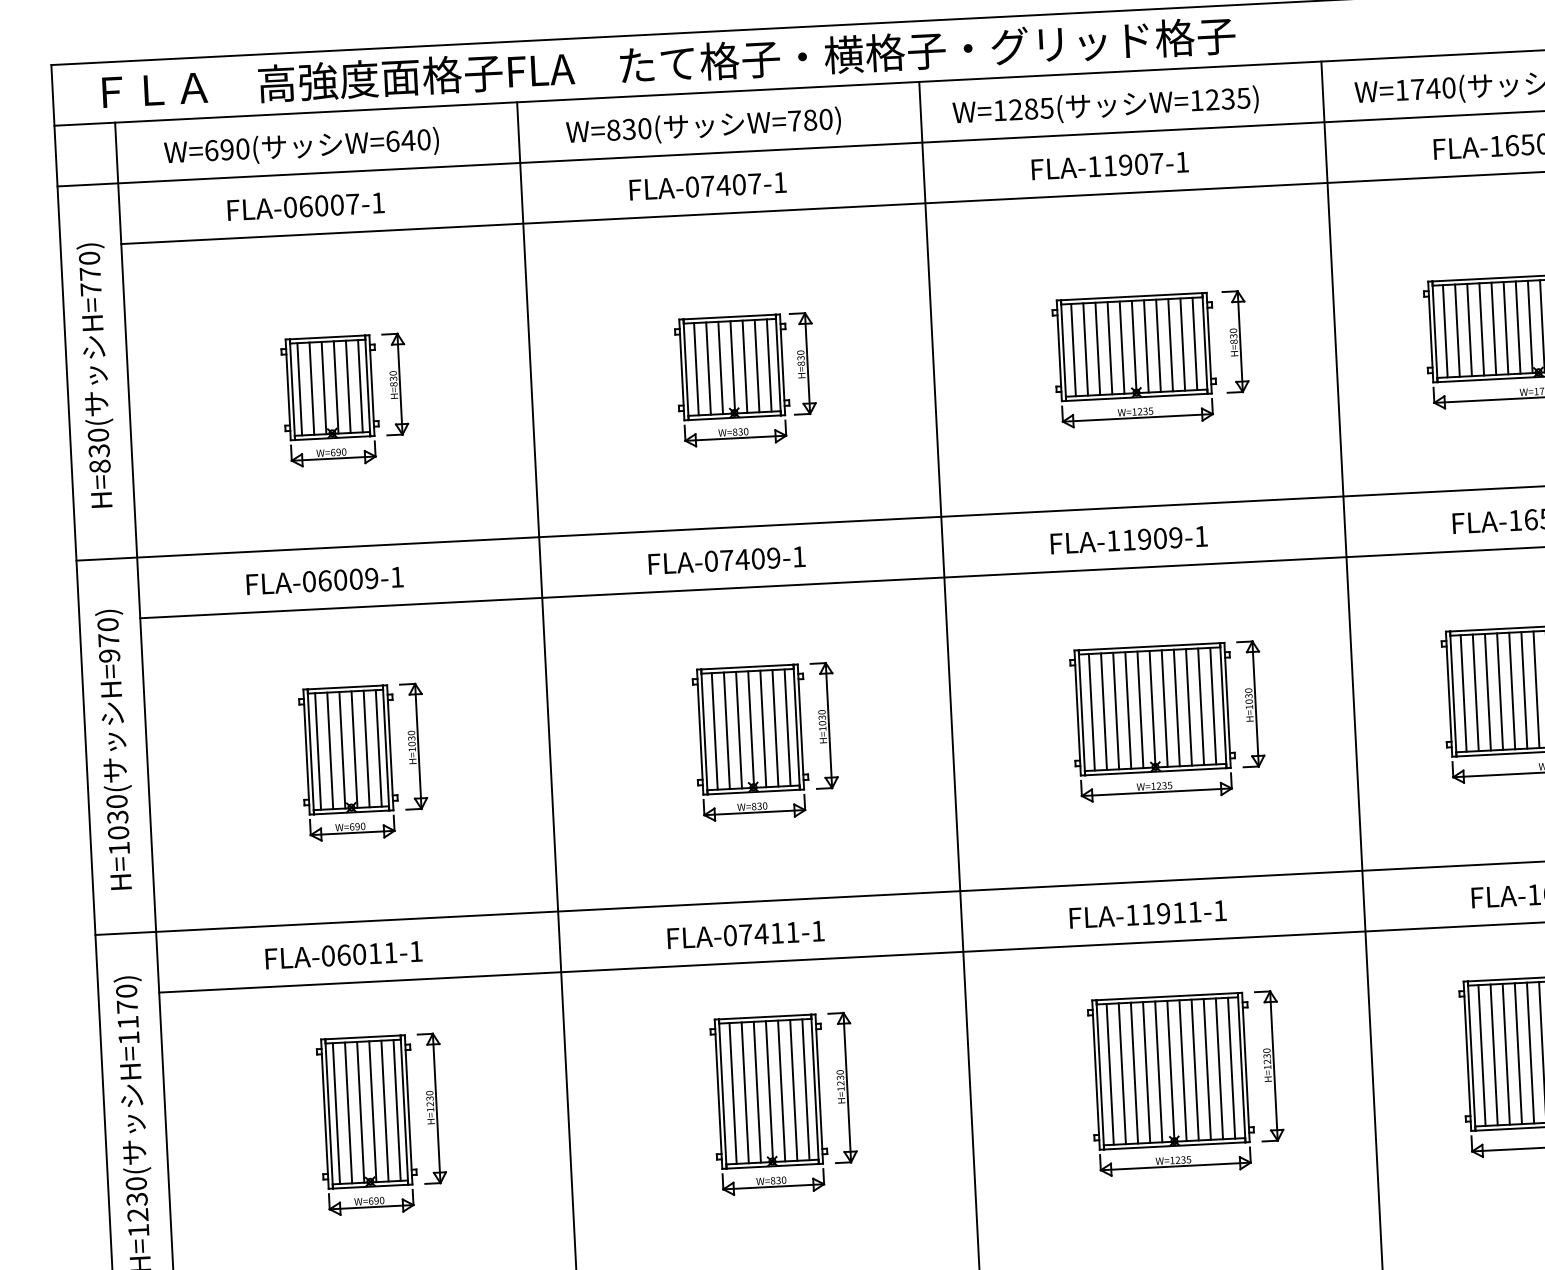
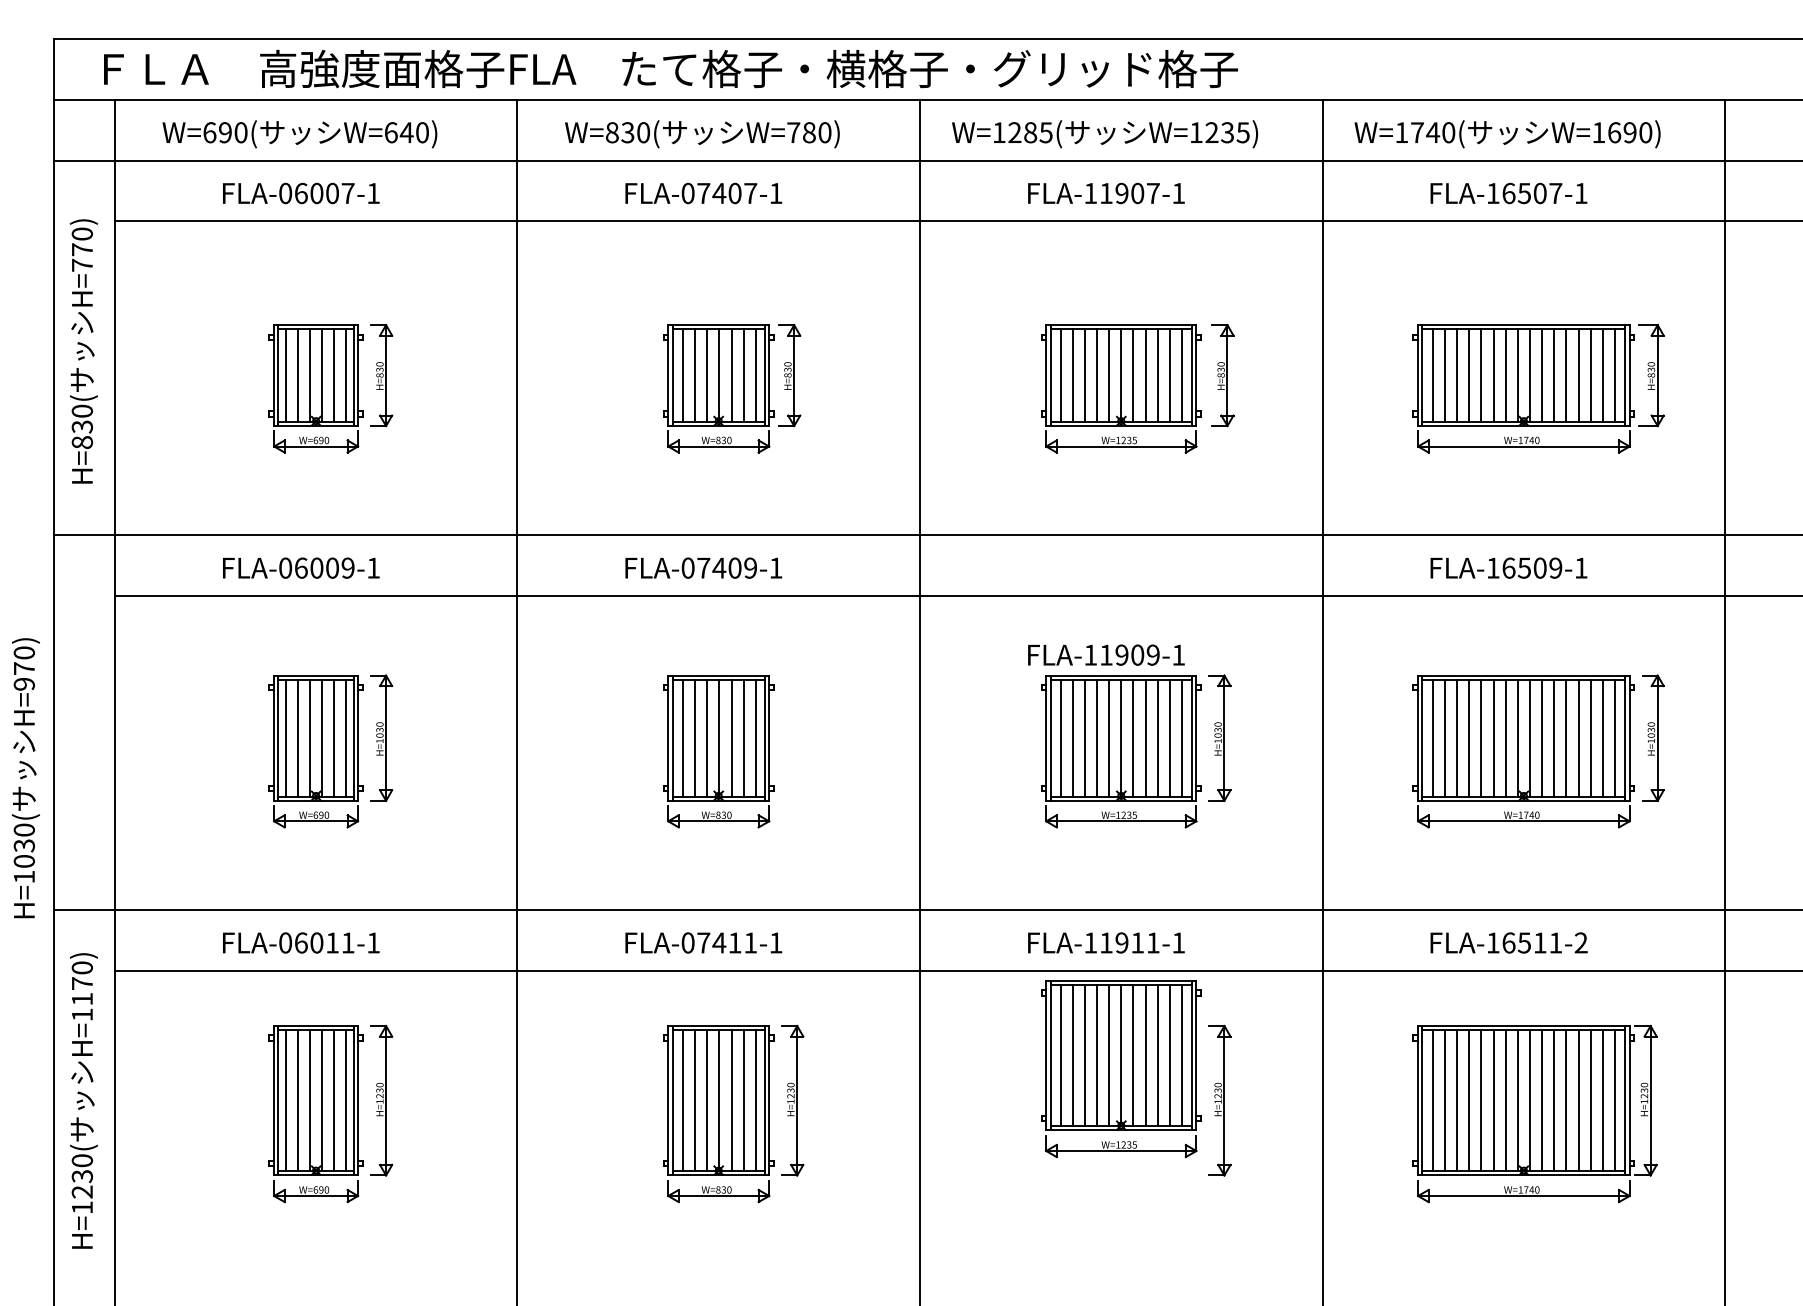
text: (1129, 539) -> (1106, 654), moved
part: (824, 725) -> (792, 737), removed
text: (115, 750) -> (25, 778), moved
part: (1171, 1085) -> (1121, 1069), moved

